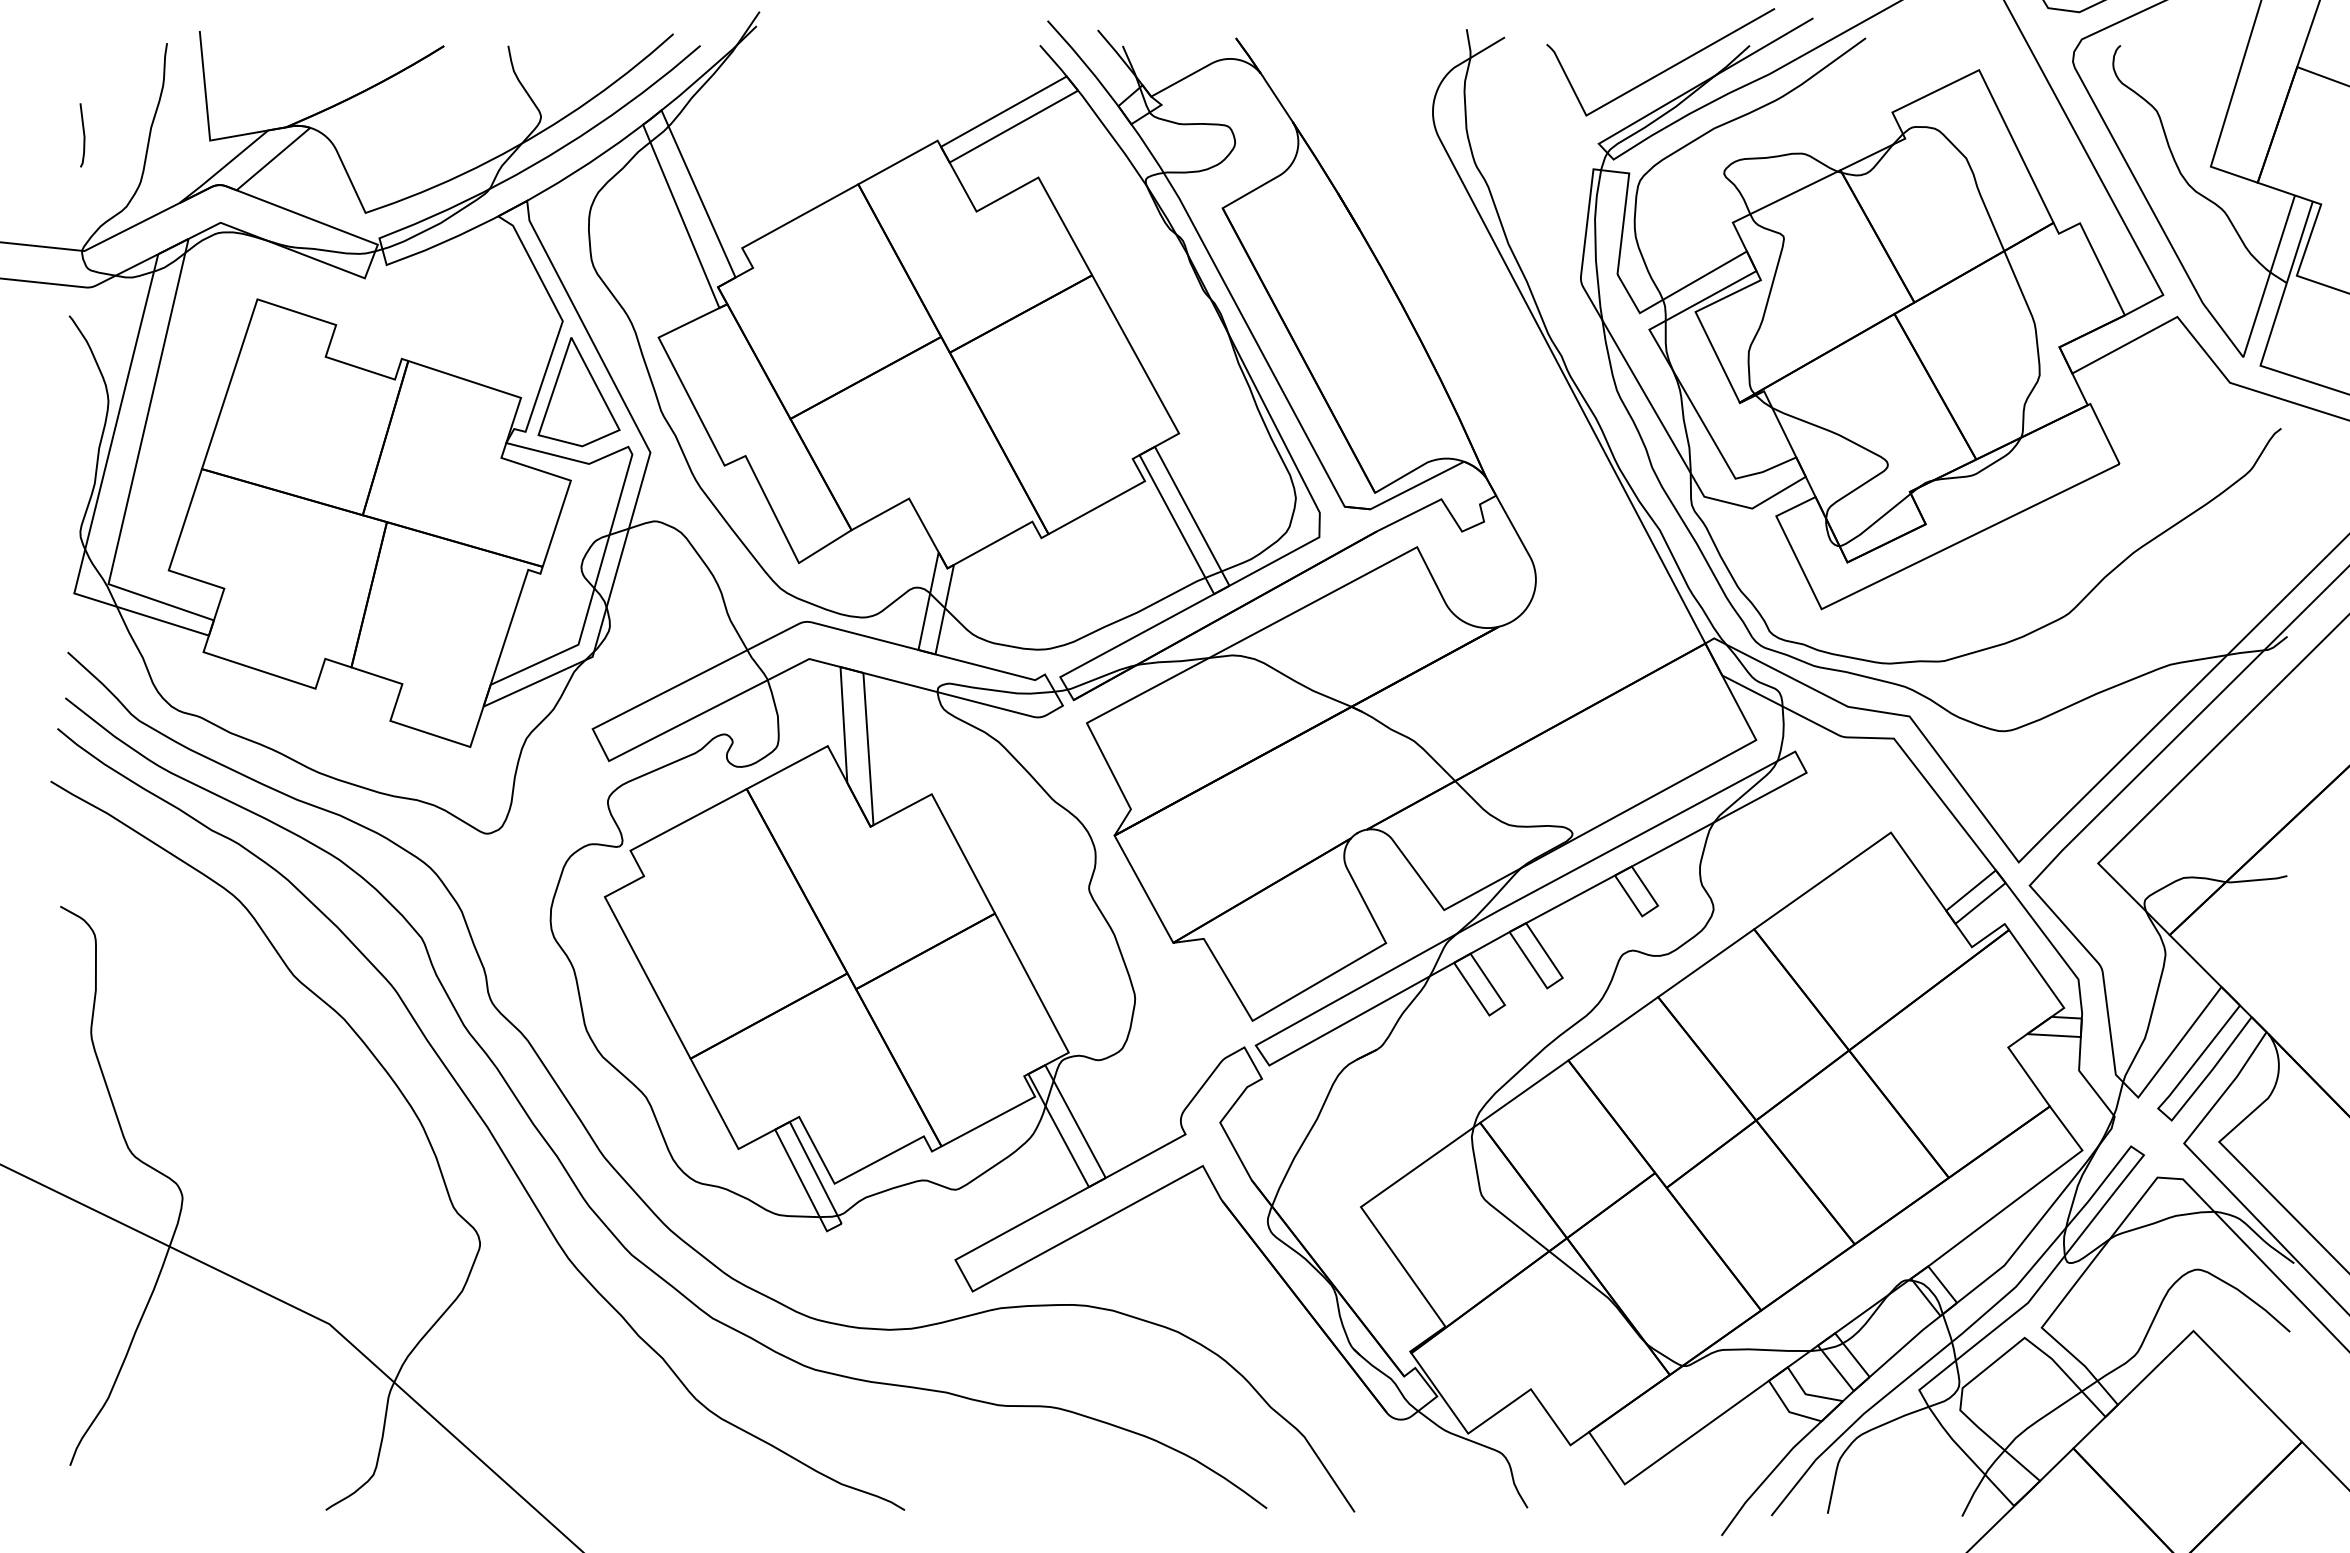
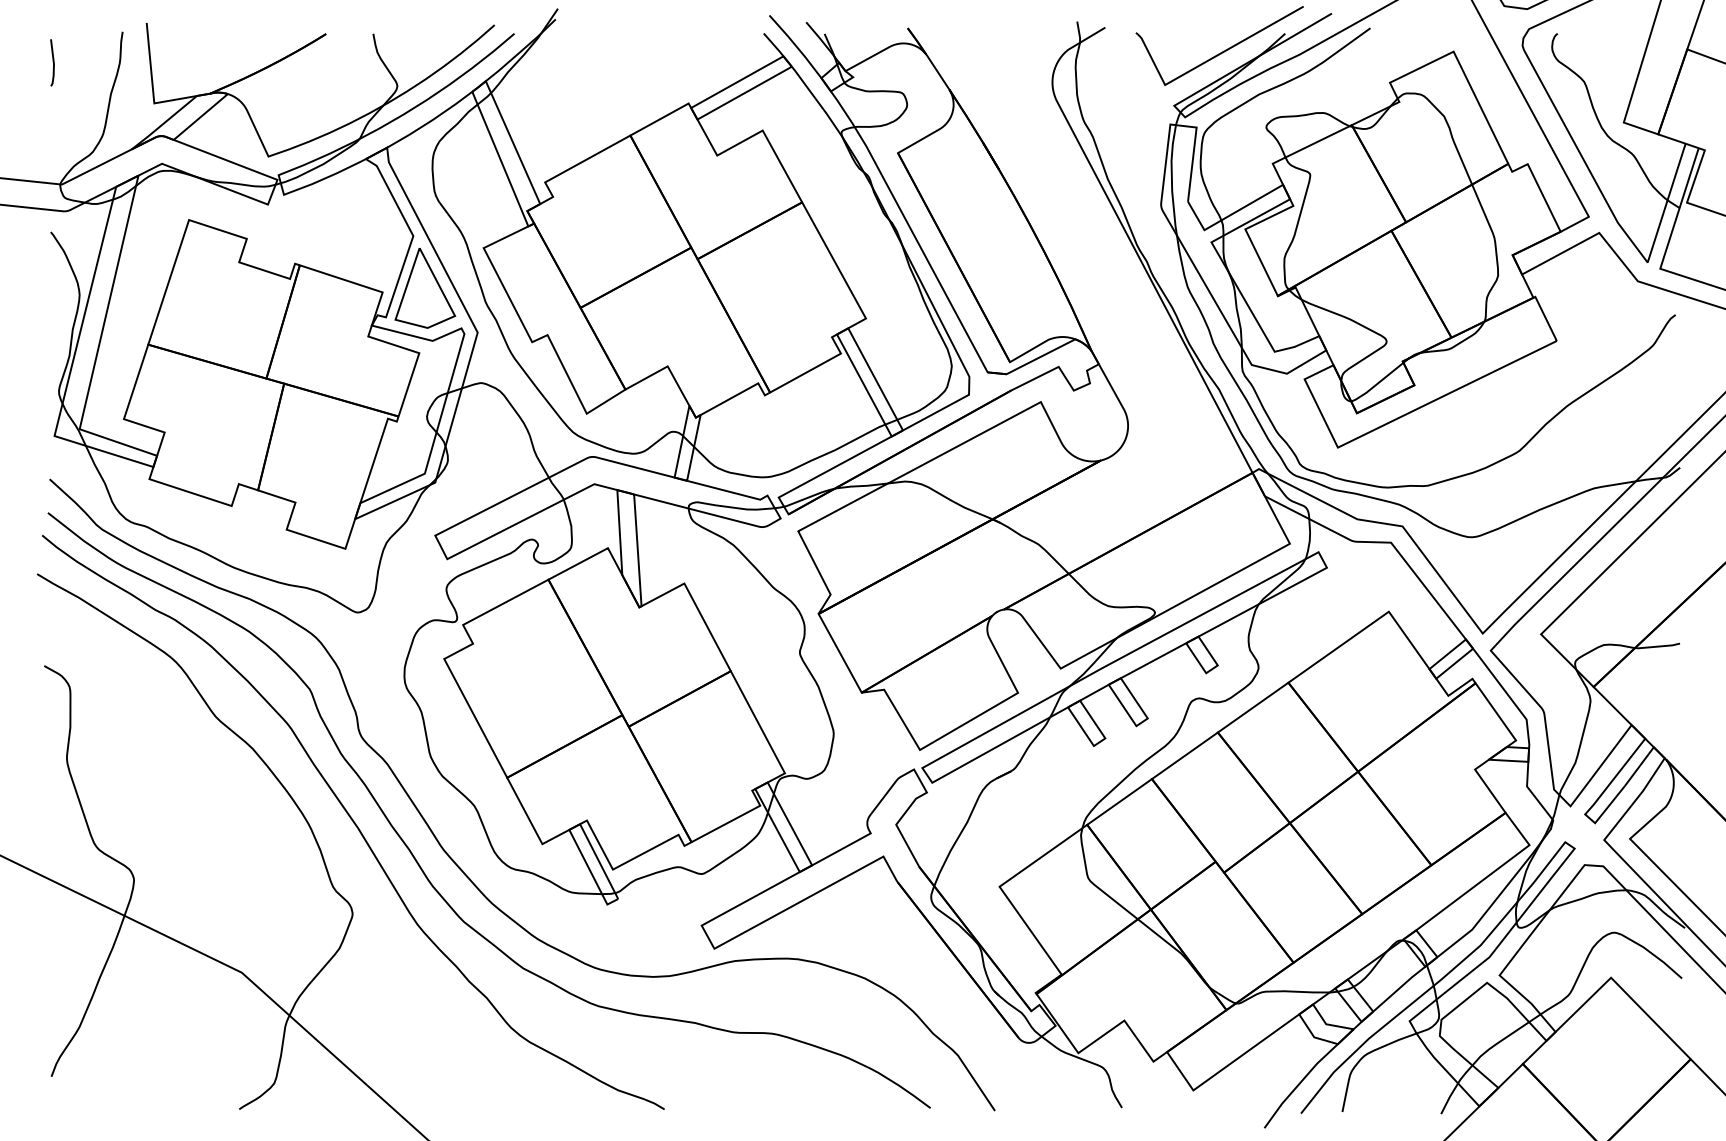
line: (83, 135) -> (53, 62), moved

